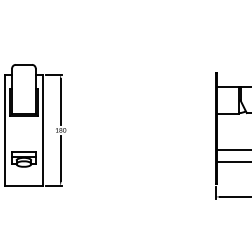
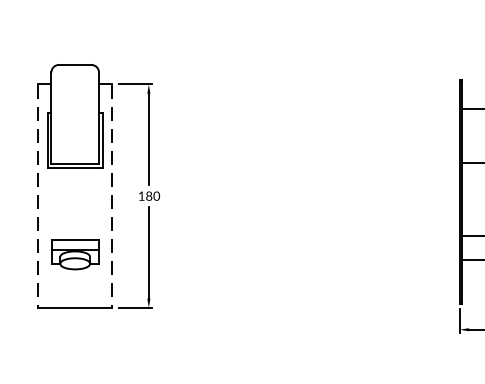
line: (5, 130) -> (38, 196), solid -> dashed
line: (42, 130) -> (112, 196), solid -> dashed

